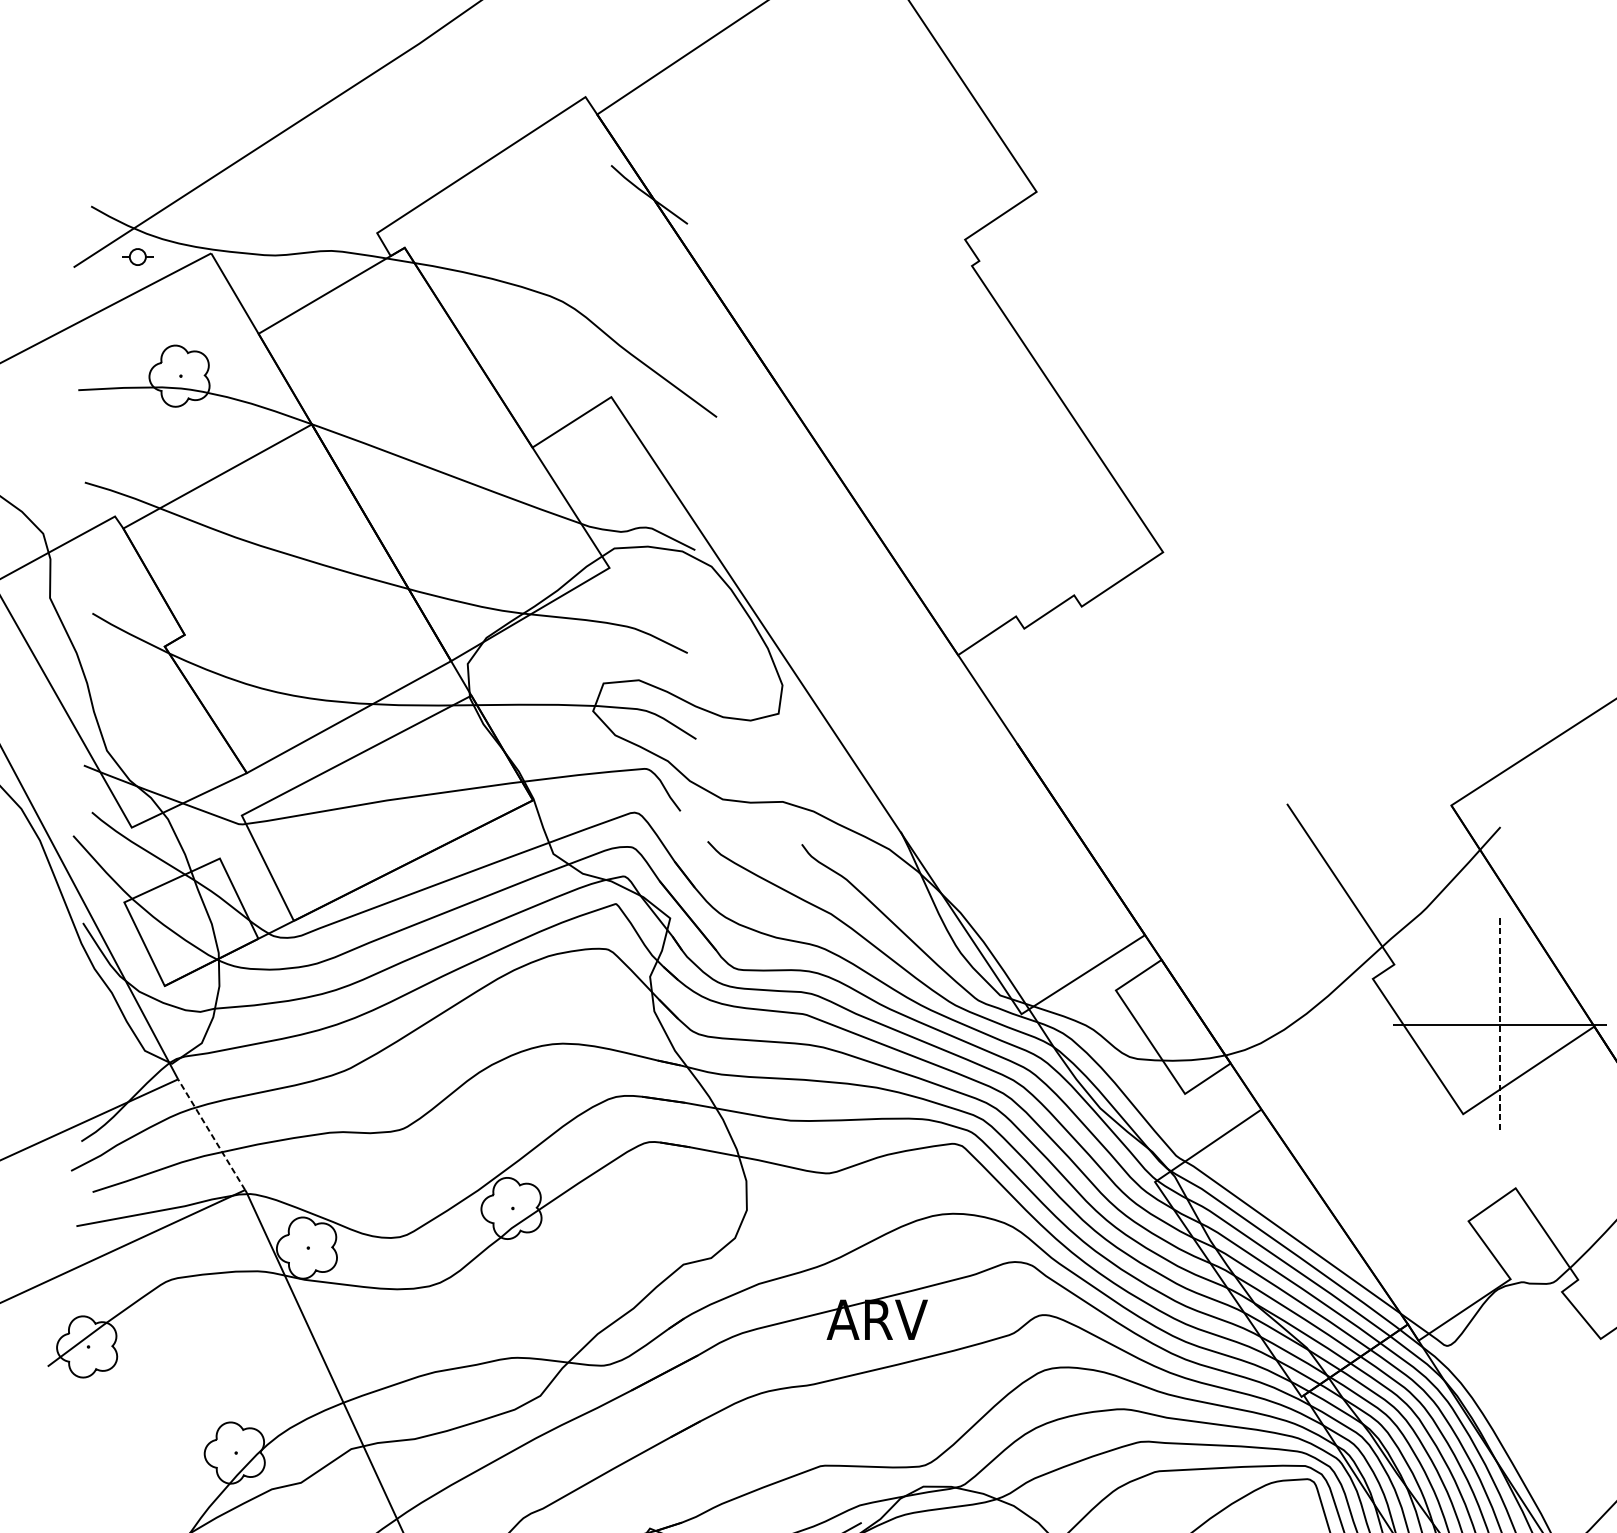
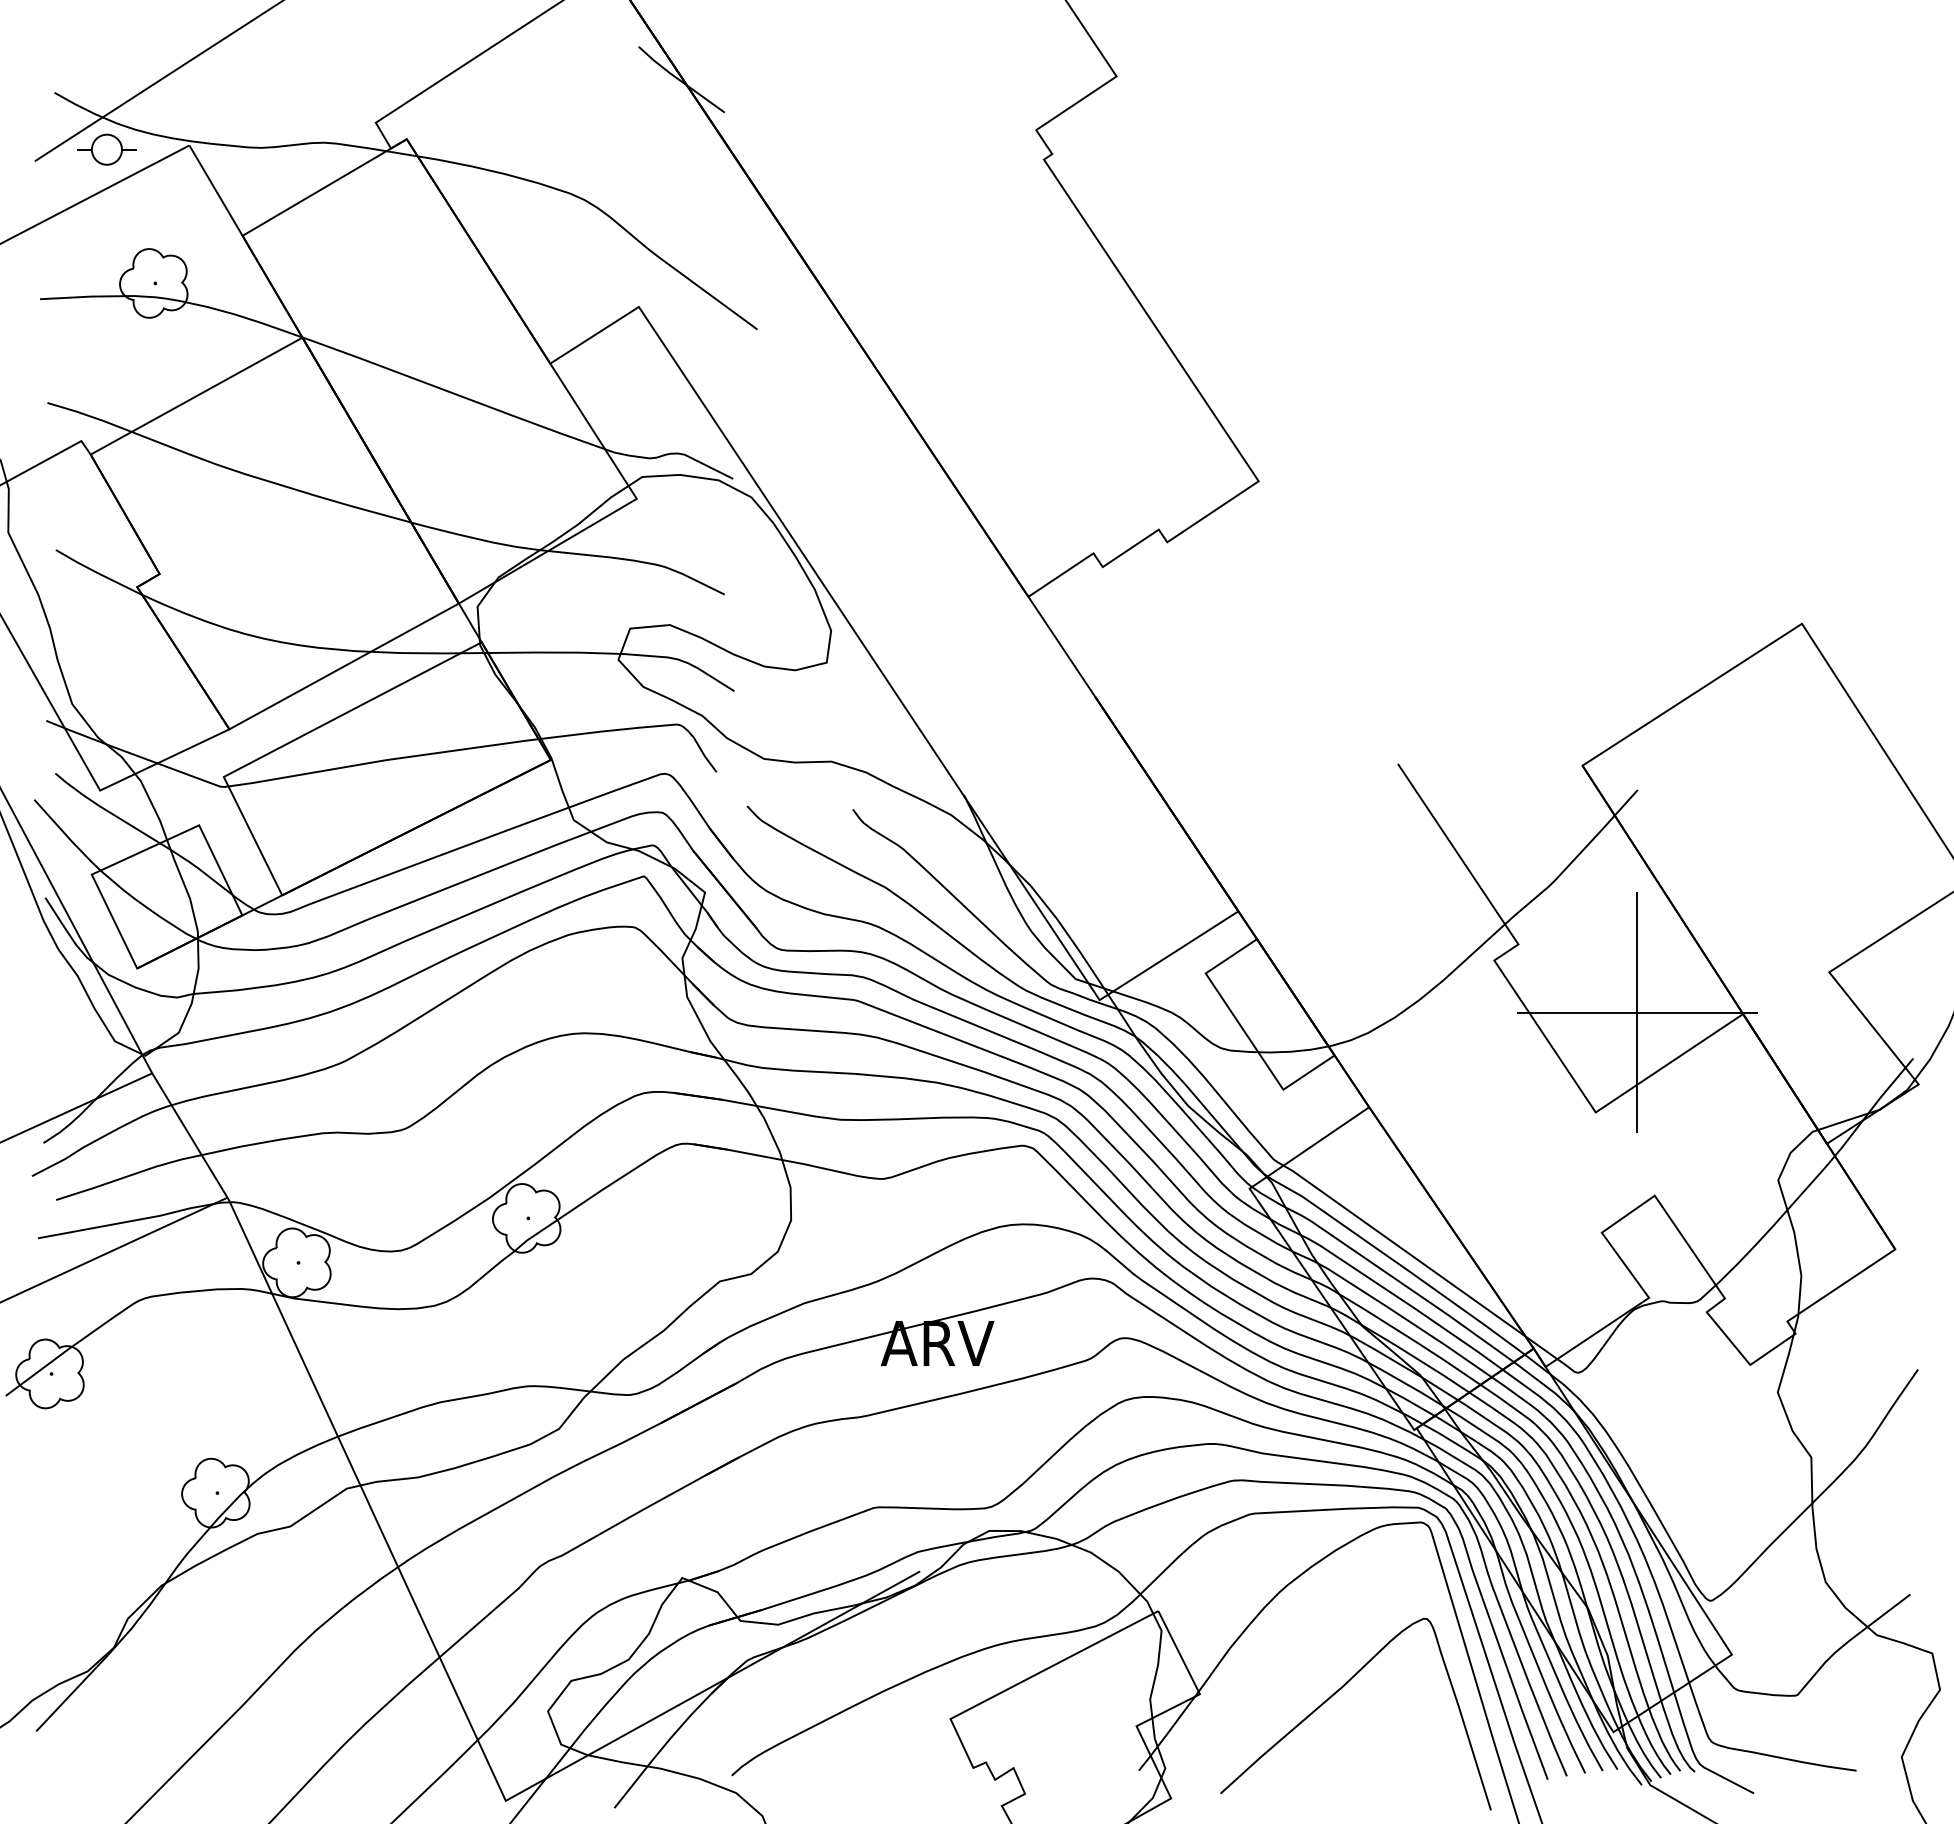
part: (137, 256) -> (106, 149), size x1.67
line: (1500, 1026) -> (1637, 1013), dashed -> solid
line: (211, 1134) -> (189, 1135), dashed -> solid

